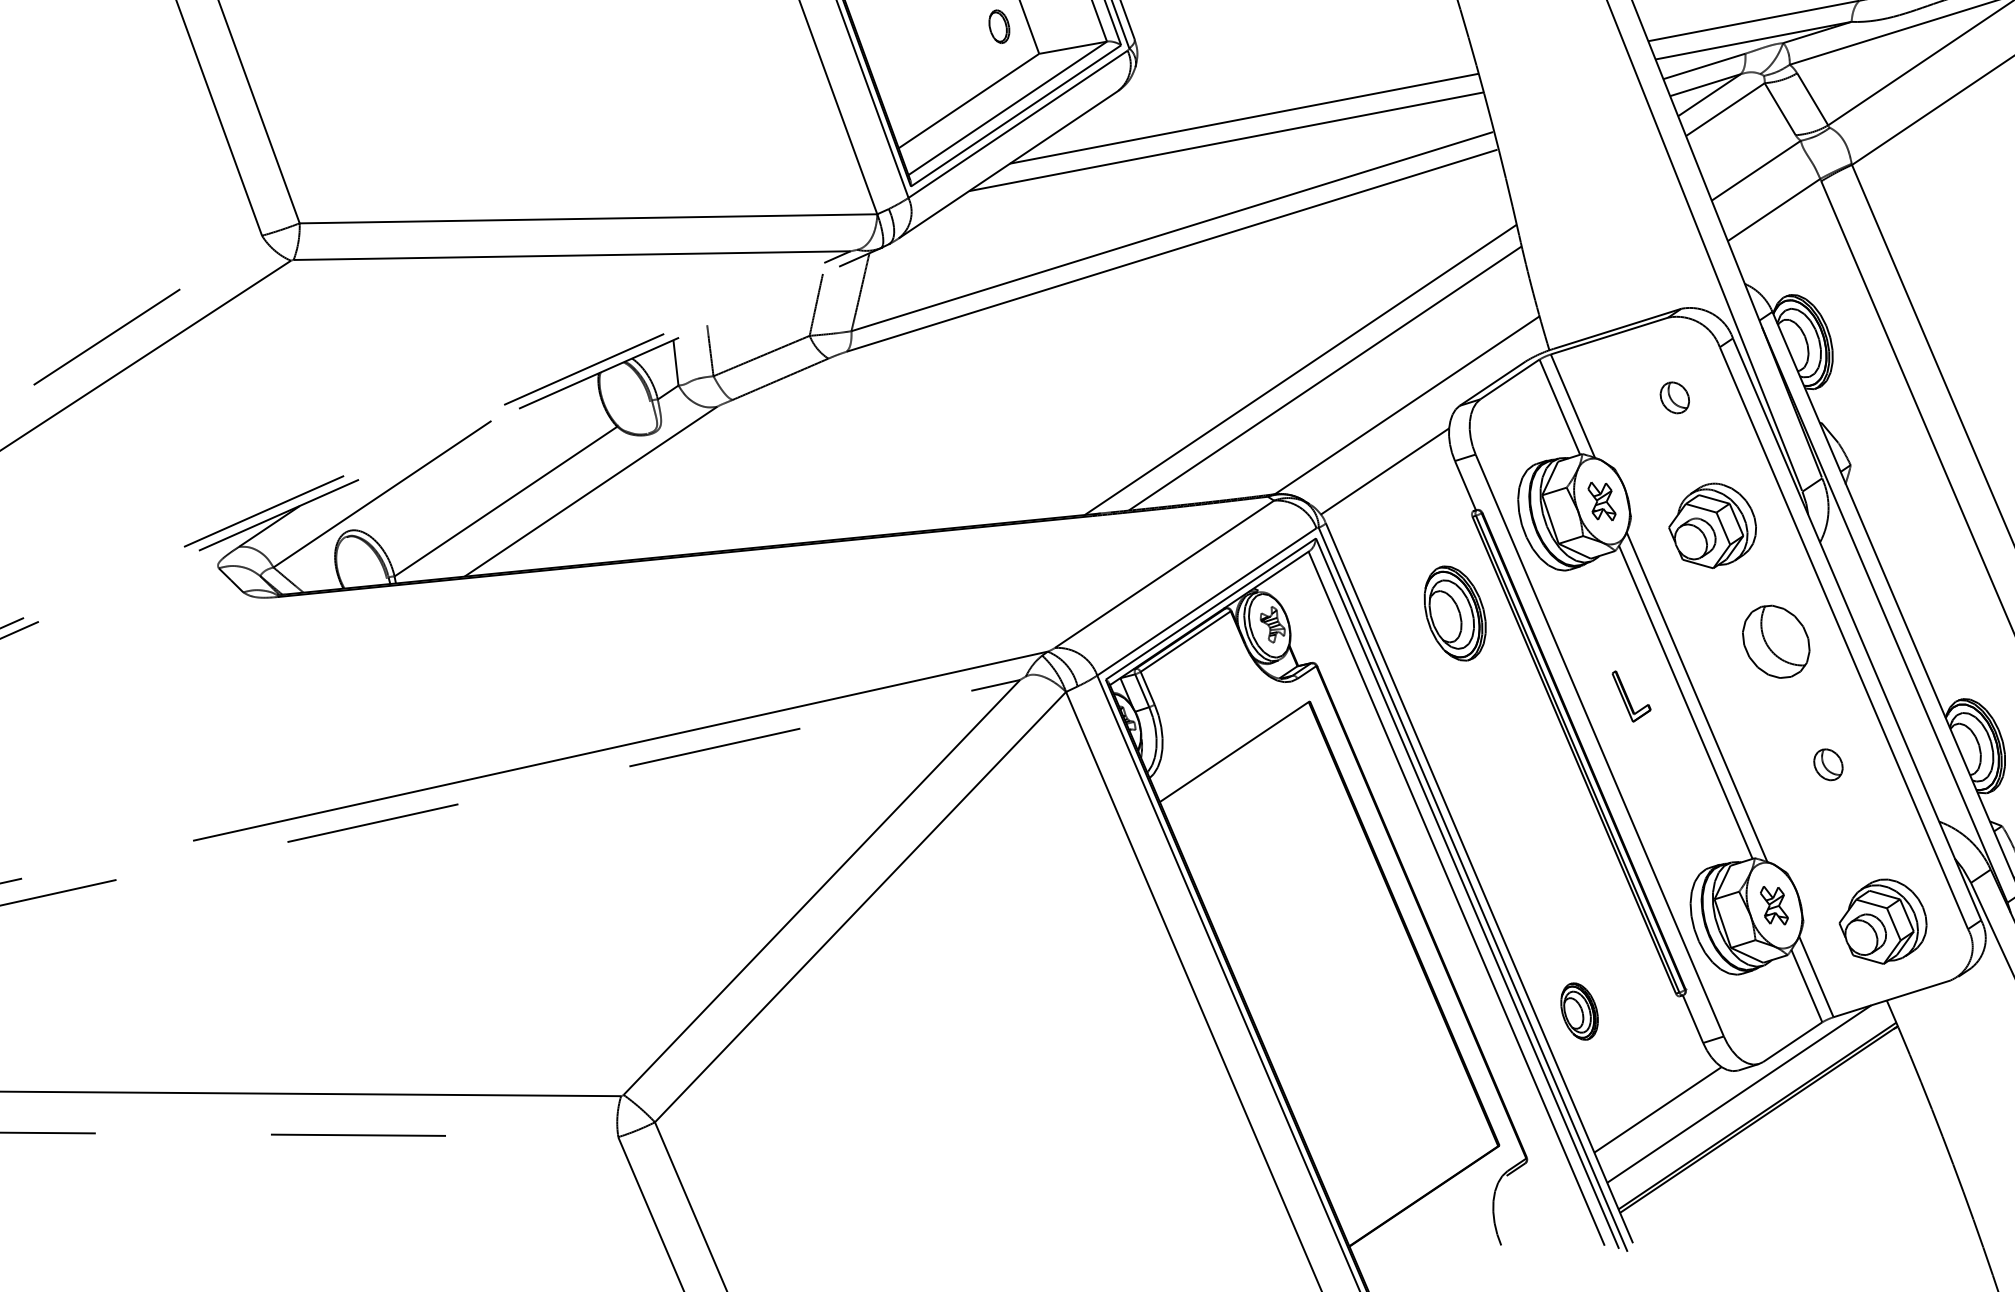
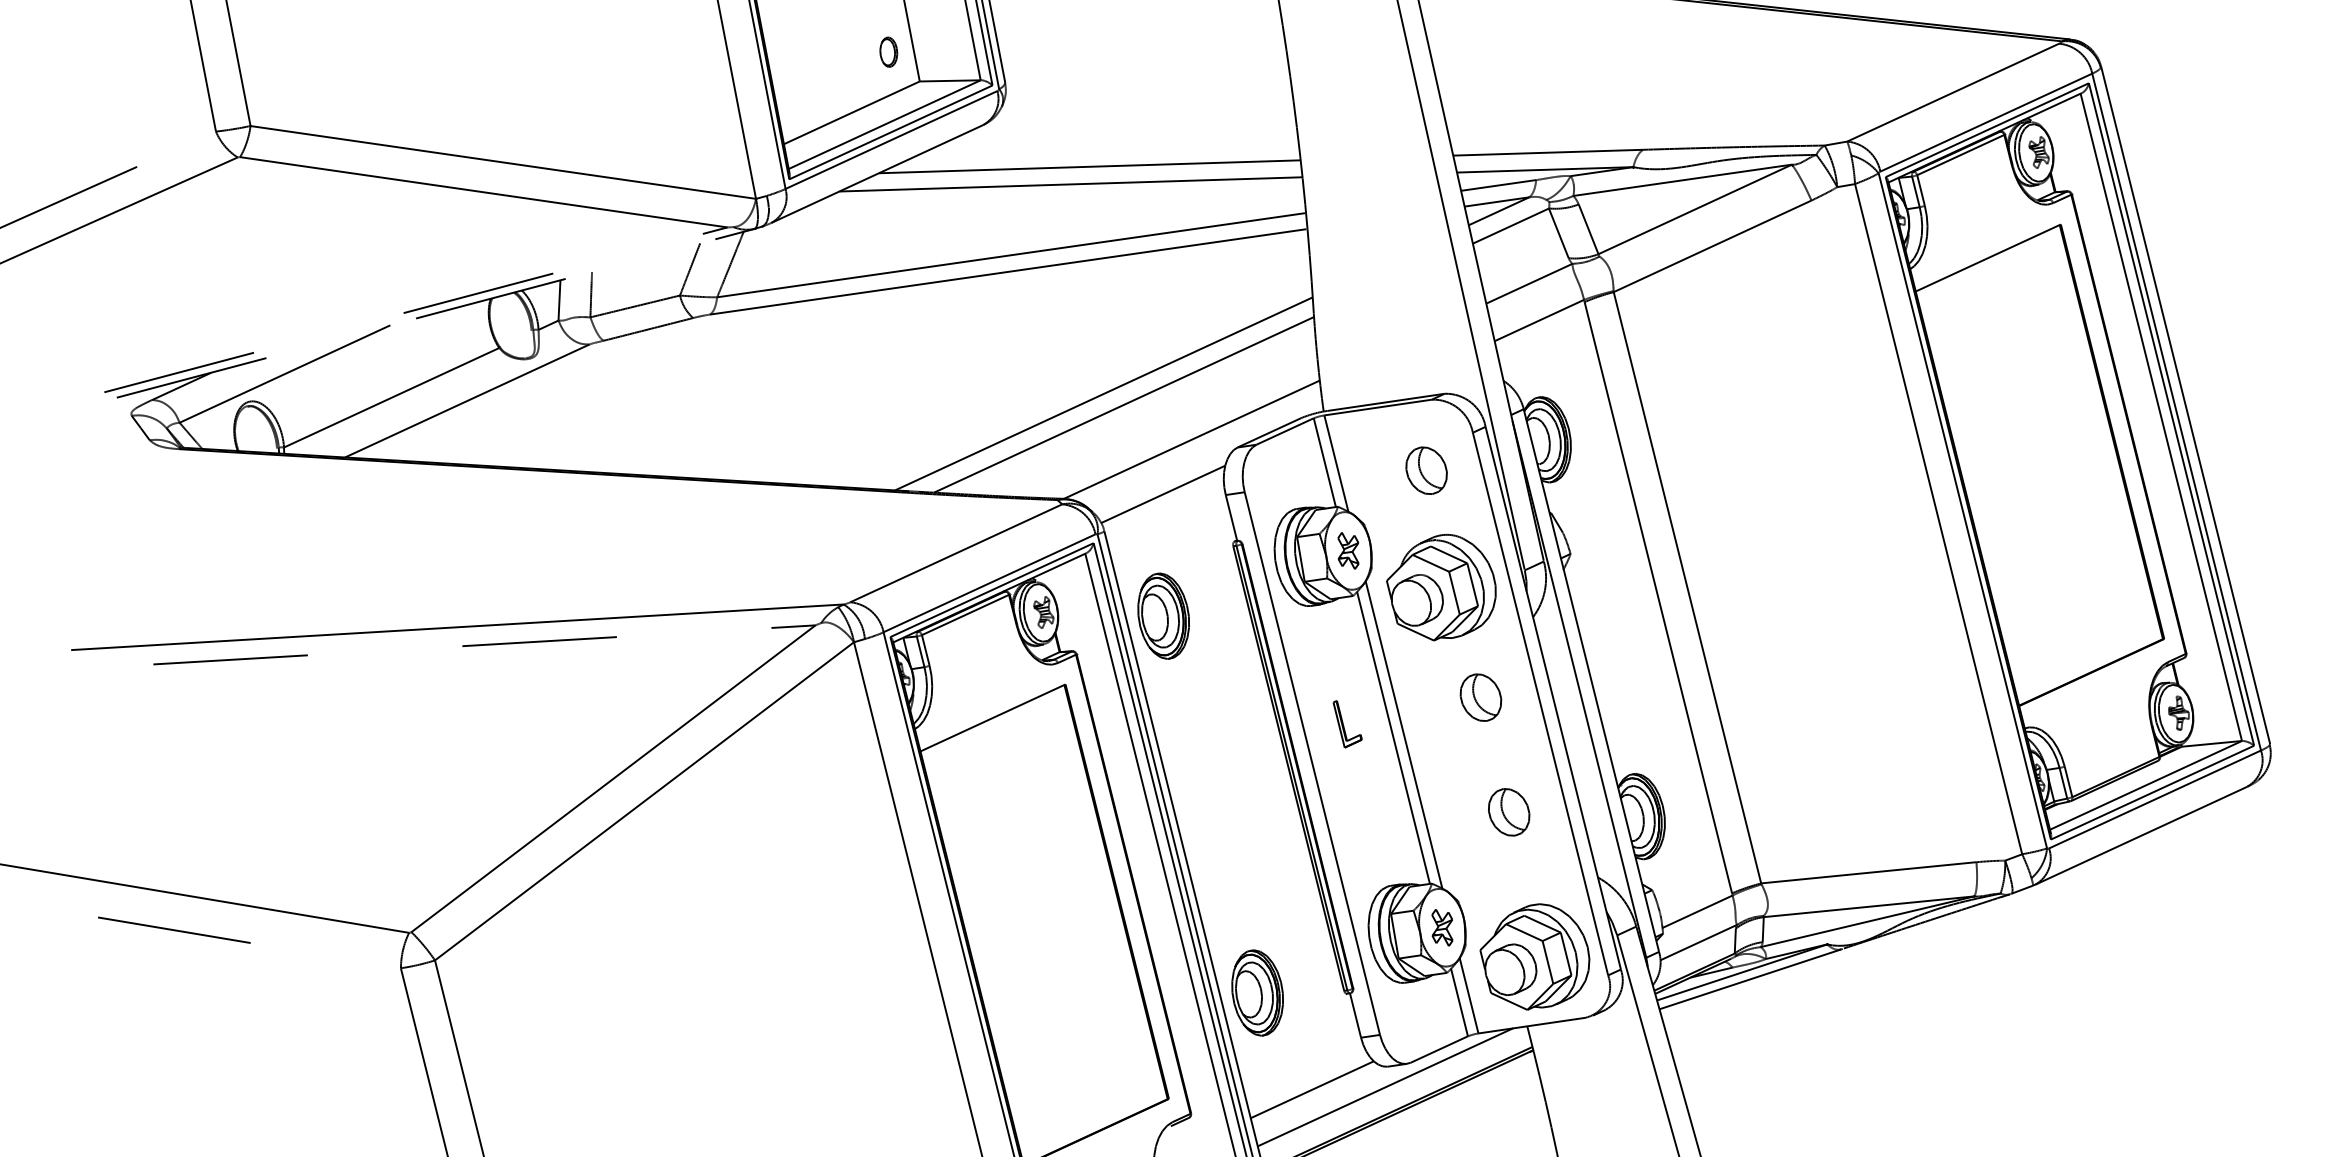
part: (1674, 397) -> (1426, 470), size x1.67
part: (1712, 525) -> (1441, 587), size x1.43
part: (1454, 612) -> (1163, 615), moved
part: (1775, 641) -> (1480, 697), size x0.71
part: (1828, 764) -> (1509, 812), size x1.67
part: (1882, 921) -> (1534, 956), size x1.43
part: (1579, 1011) -> (1257, 992), size x1.67

